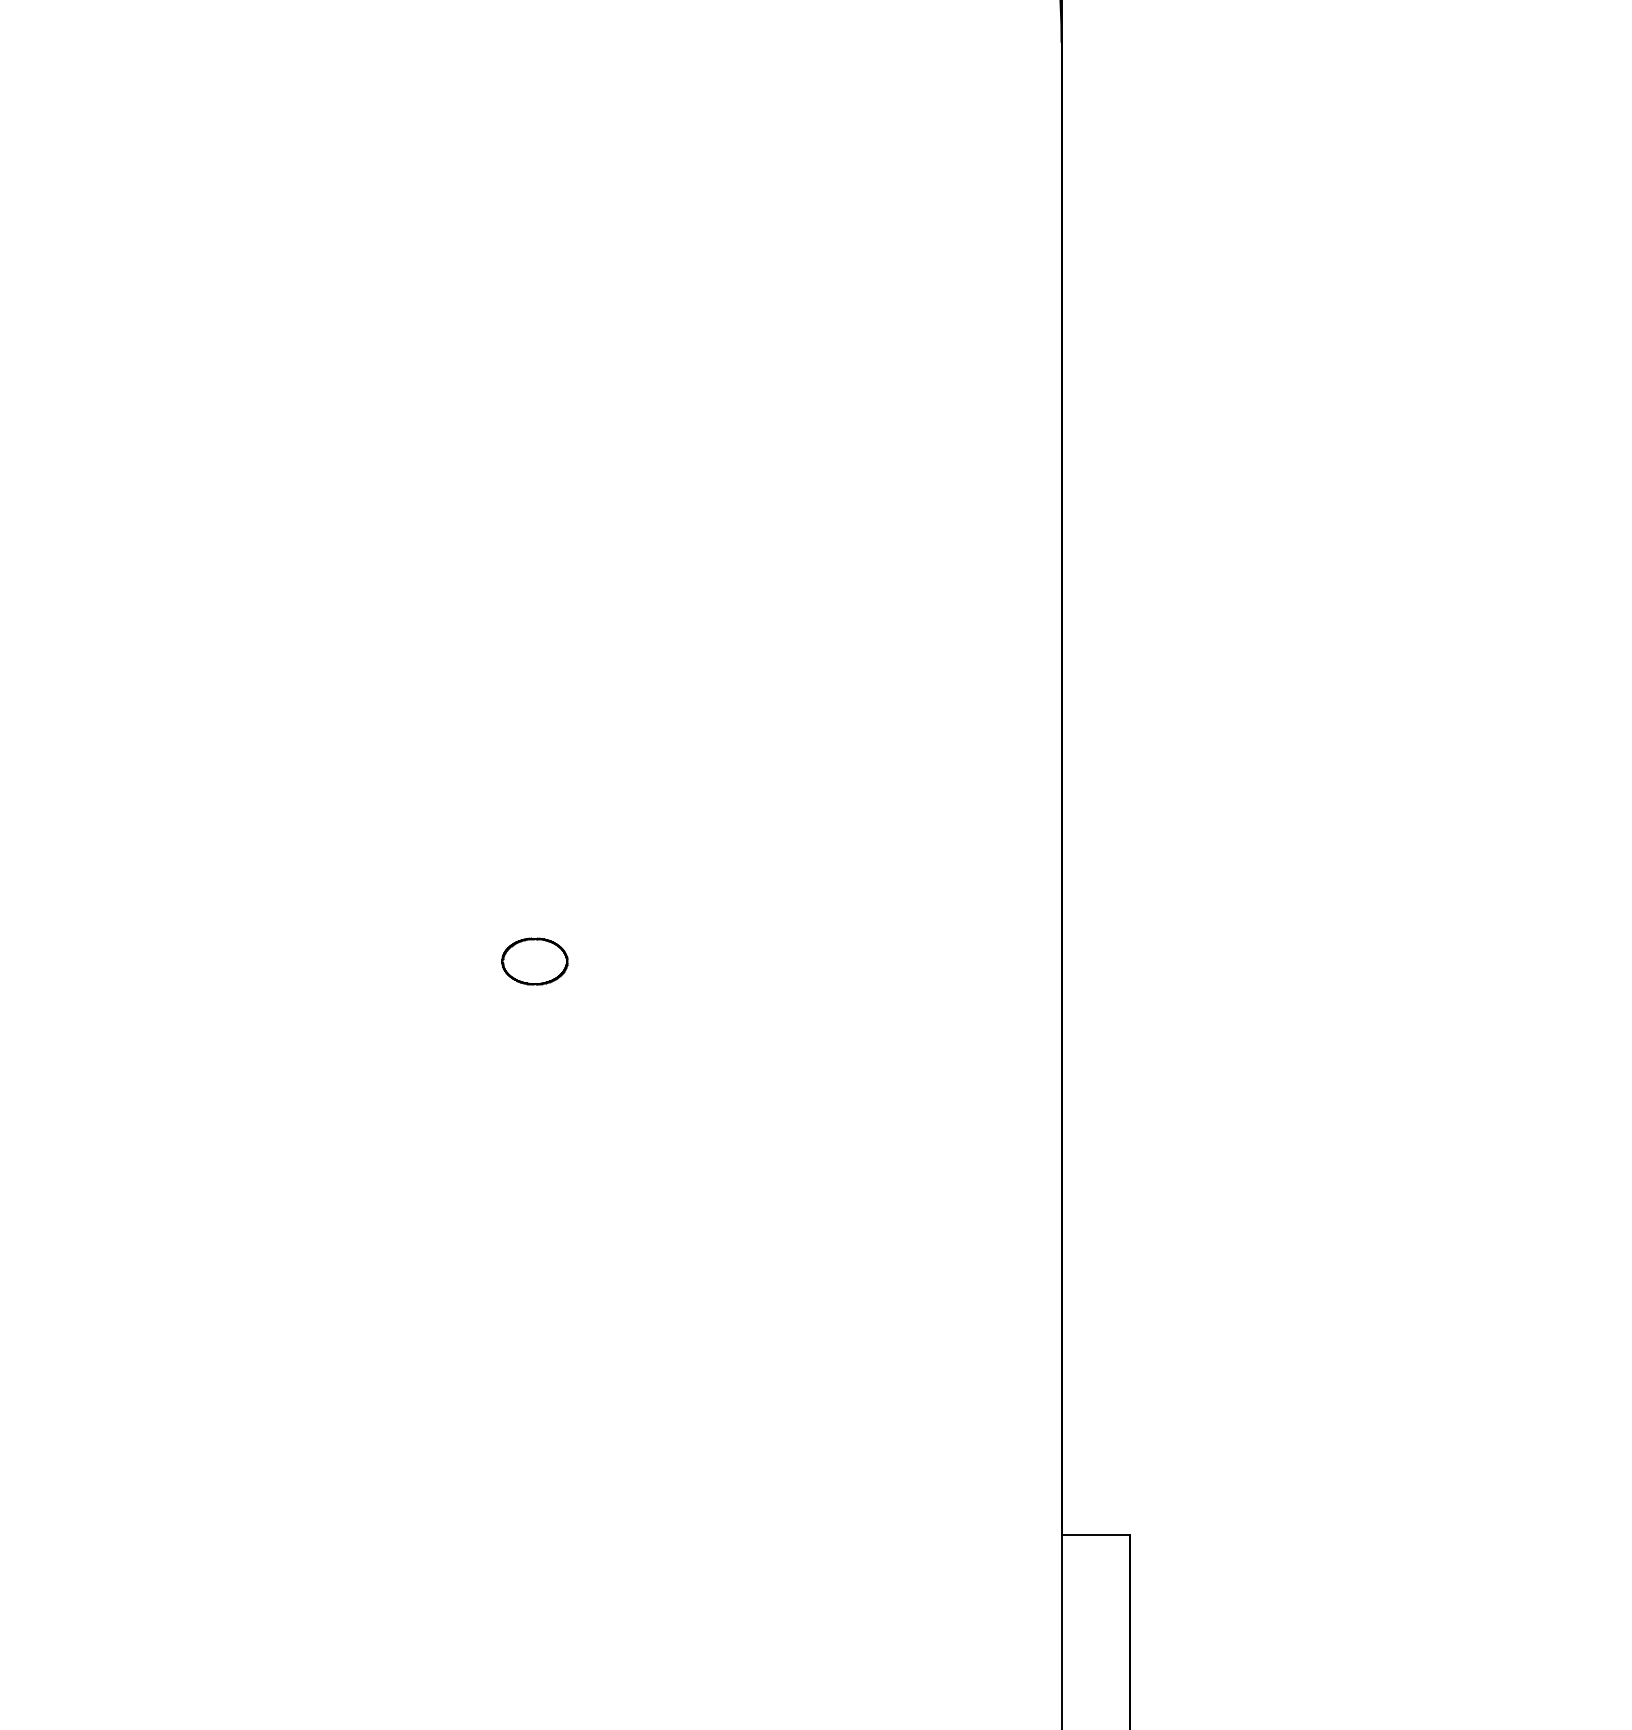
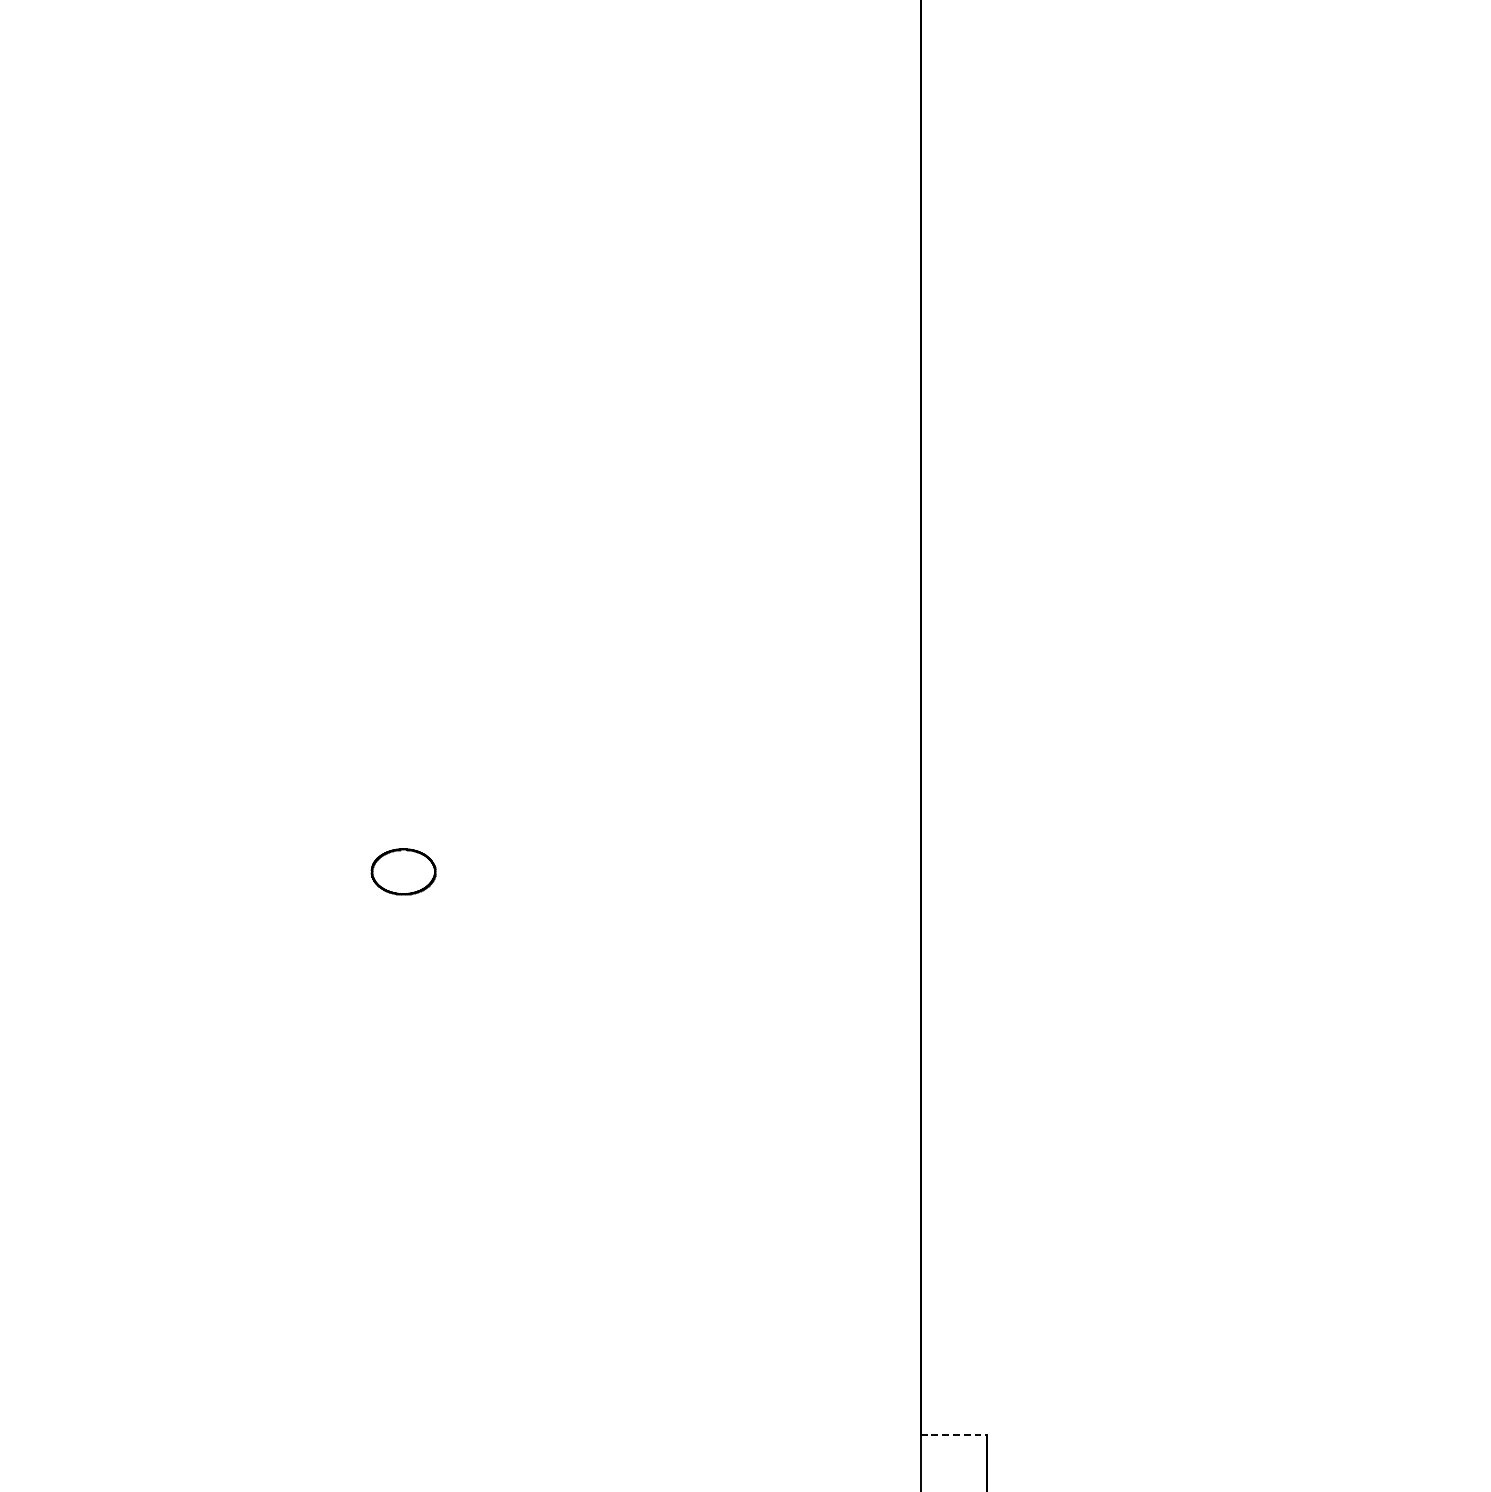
line: (1095, 1535) -> (953, 1435), solid -> dashed

